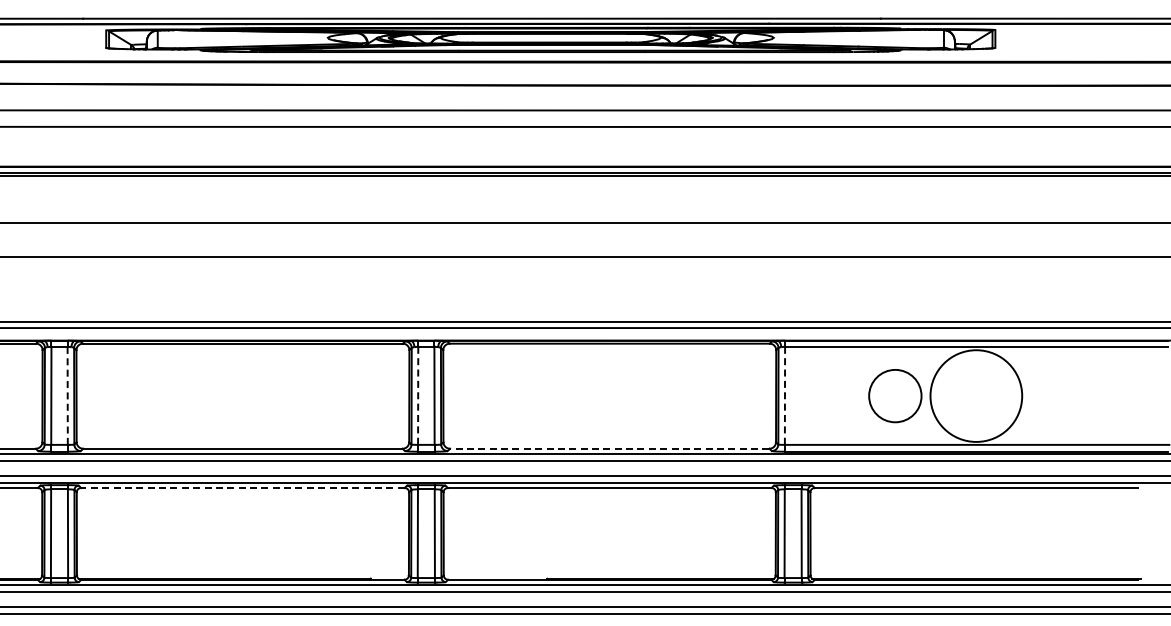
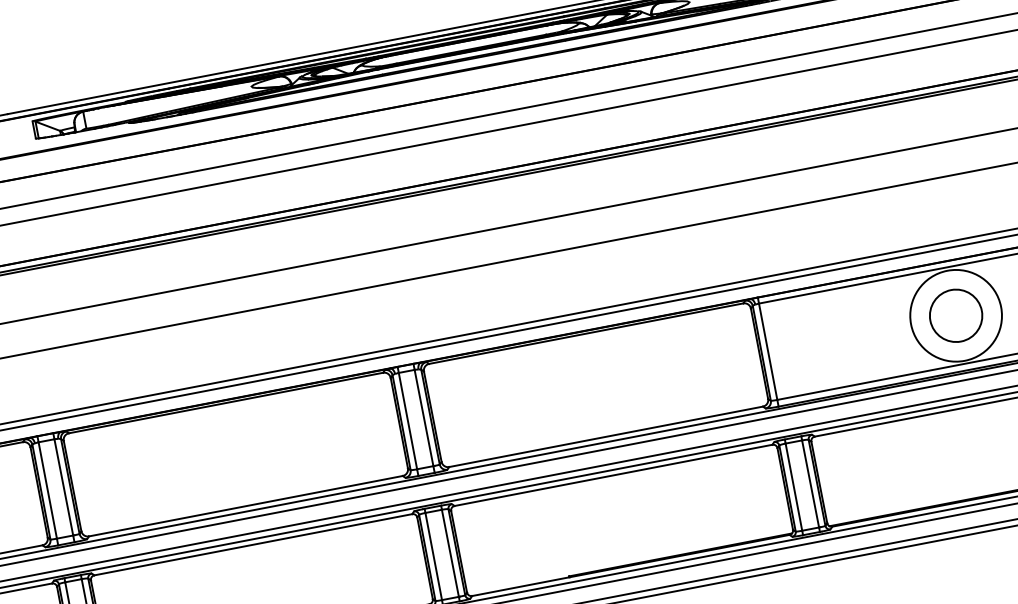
line: (67, 395) -> (63, 487), dashed -> solid
line: (418, 396) -> (408, 421), dashed -> solid
line: (784, 396) -> (767, 352), dashed -> solid
circle: (895, 396) -> (956, 316), moved
line: (609, 448) -> (605, 436), dashed -> solid
line: (242, 488) -> (252, 545), dashed -> solid

